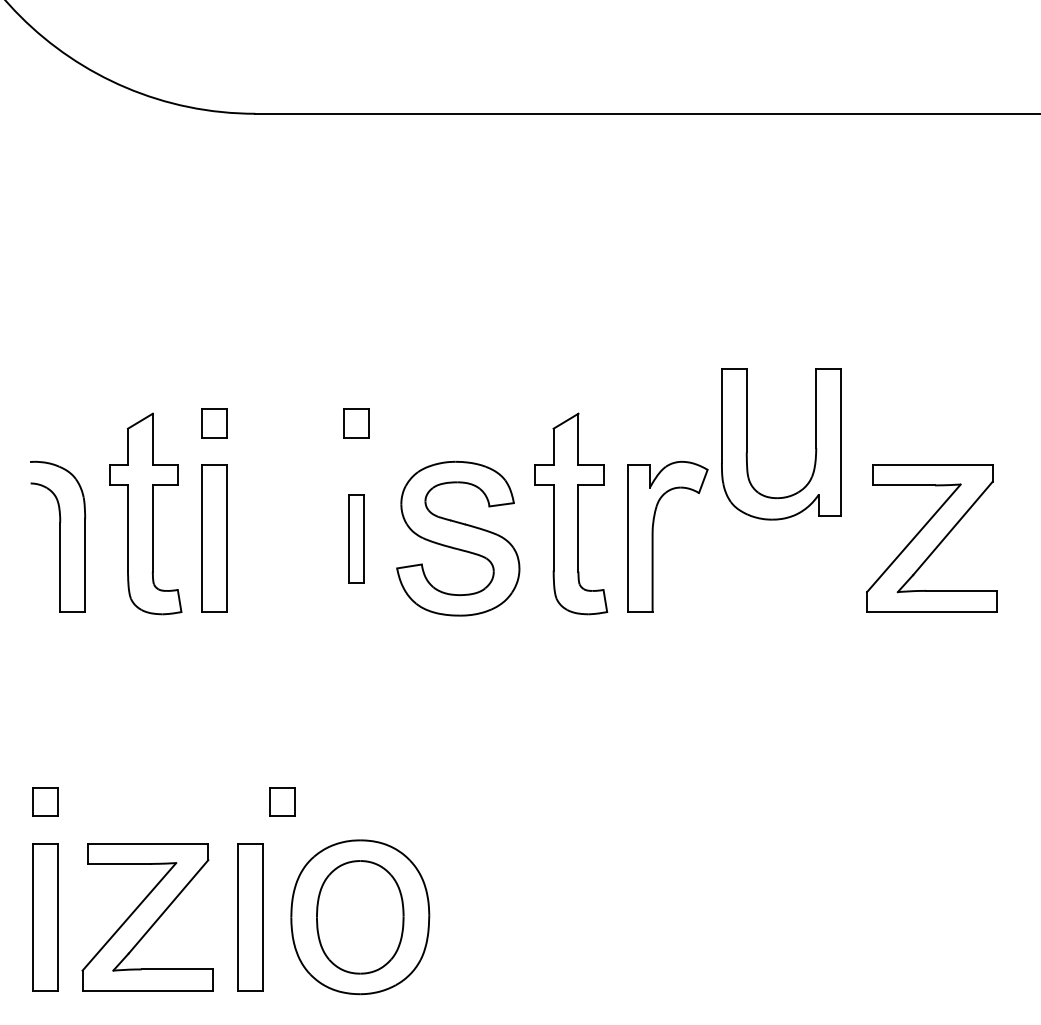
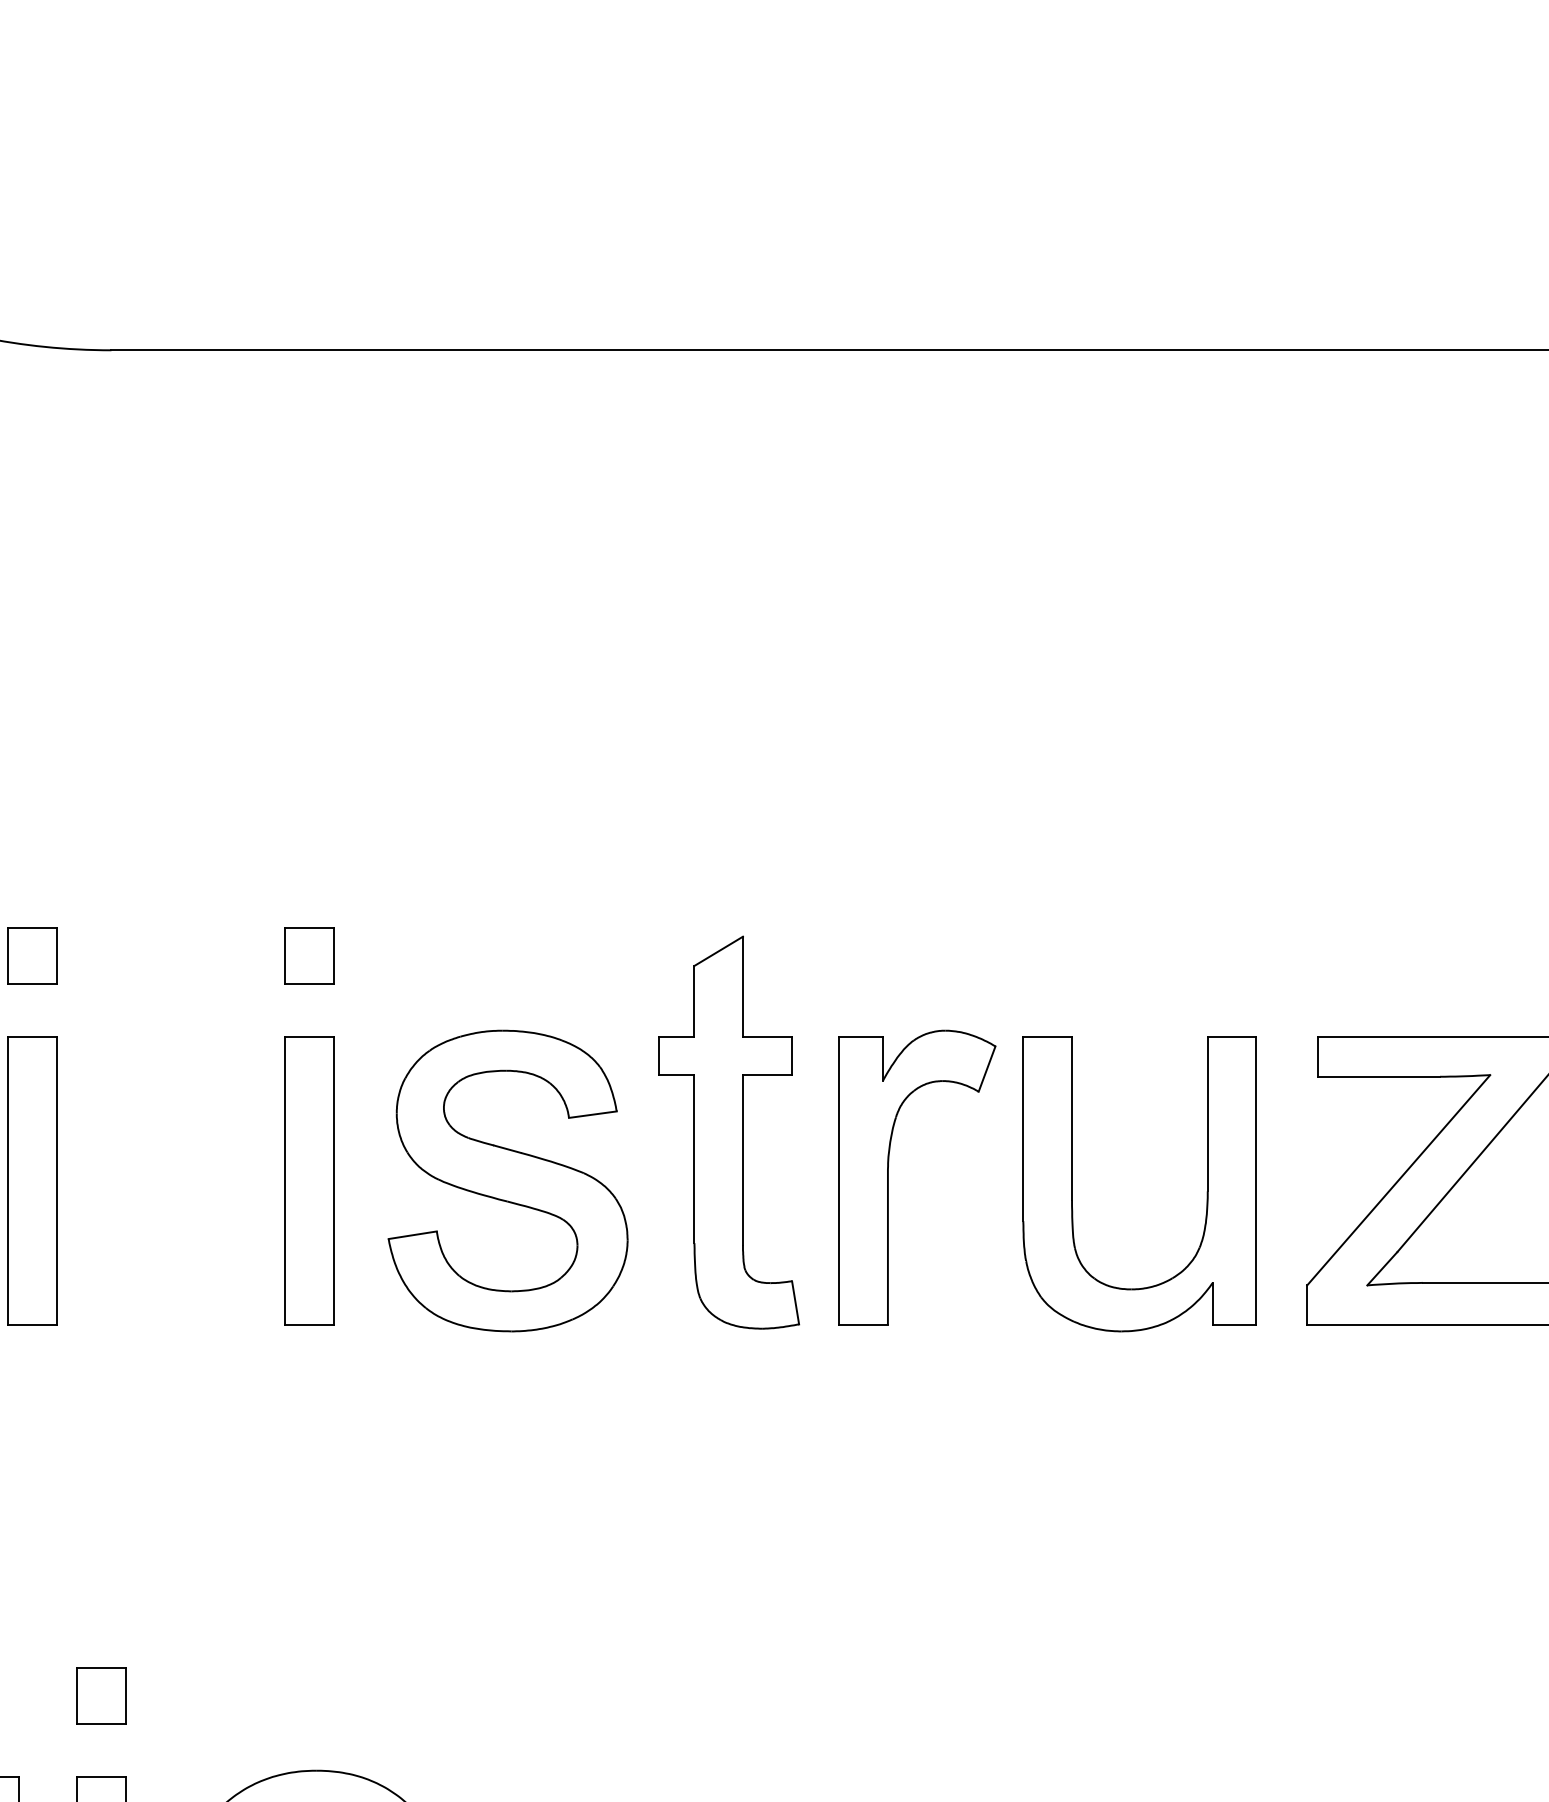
part: (747, 444) -> (1073, 1184), moved
part: (356, 538) -> (309, 1180), size x1.67
part: (282, 801) -> (101, 1694), moved

